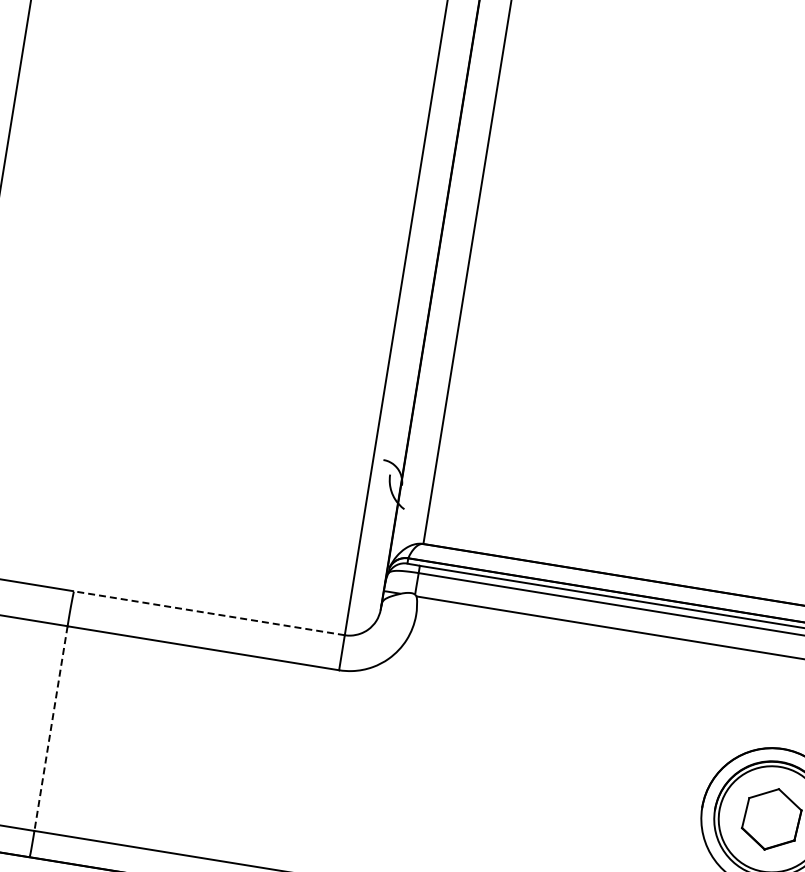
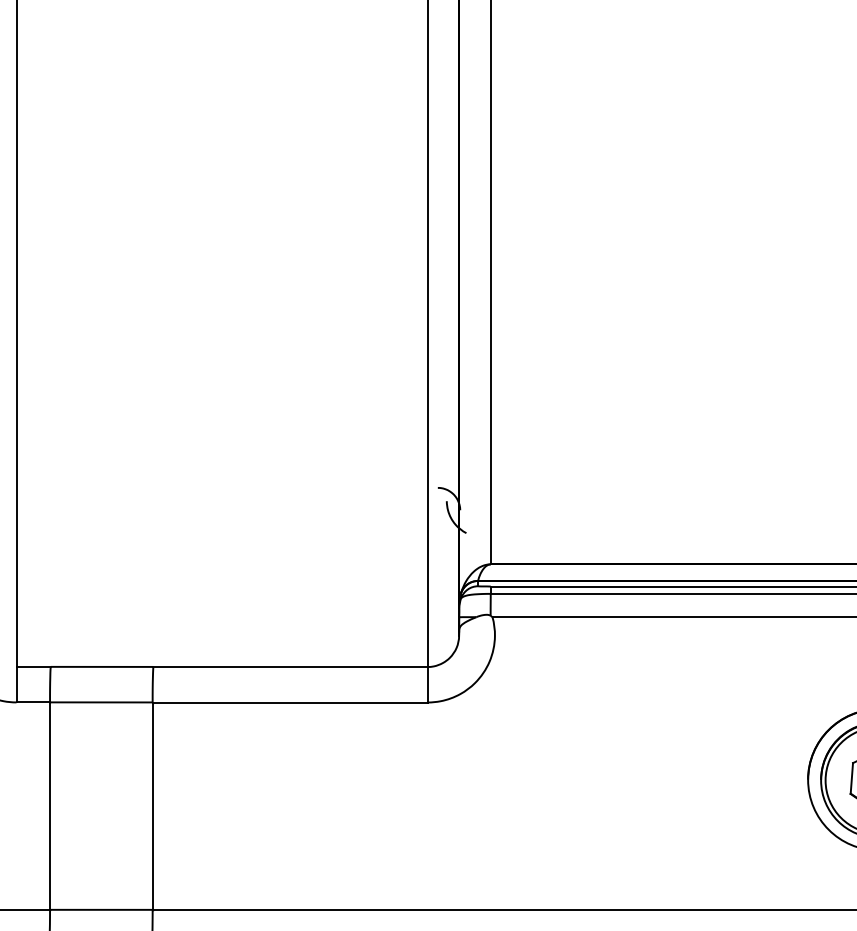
line: (209, 613) -> (290, 667), dashed -> solid
line: (50, 728) -> (152, 806), dashed -> solid

